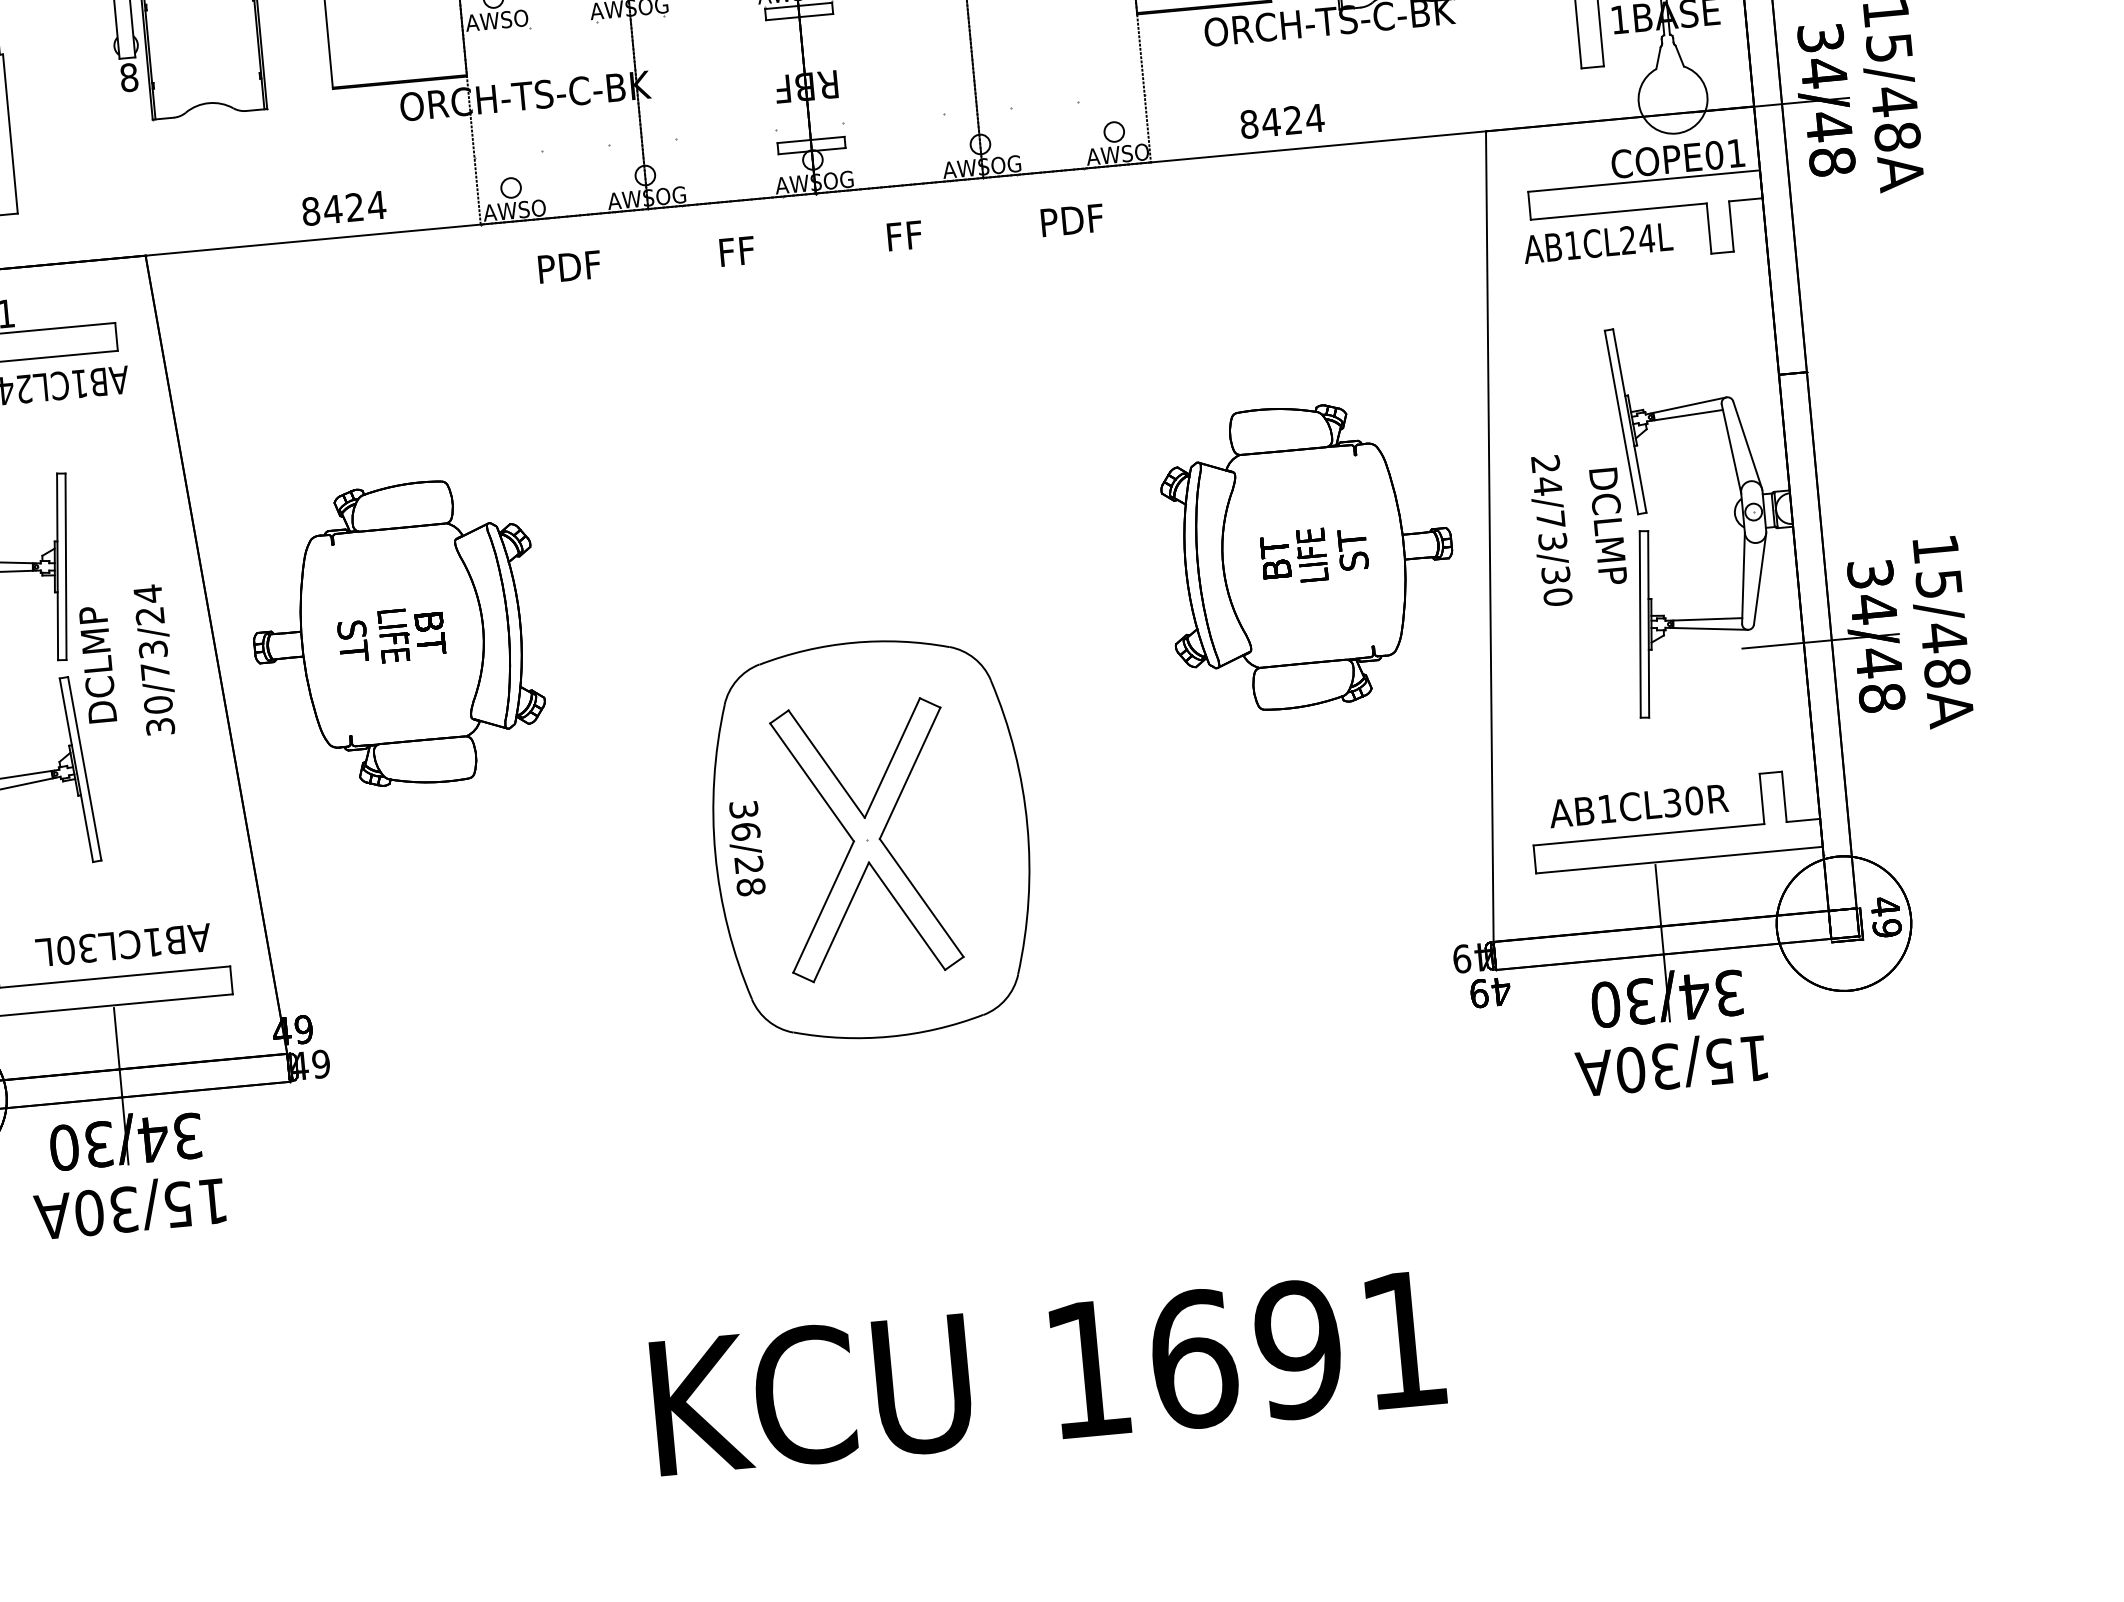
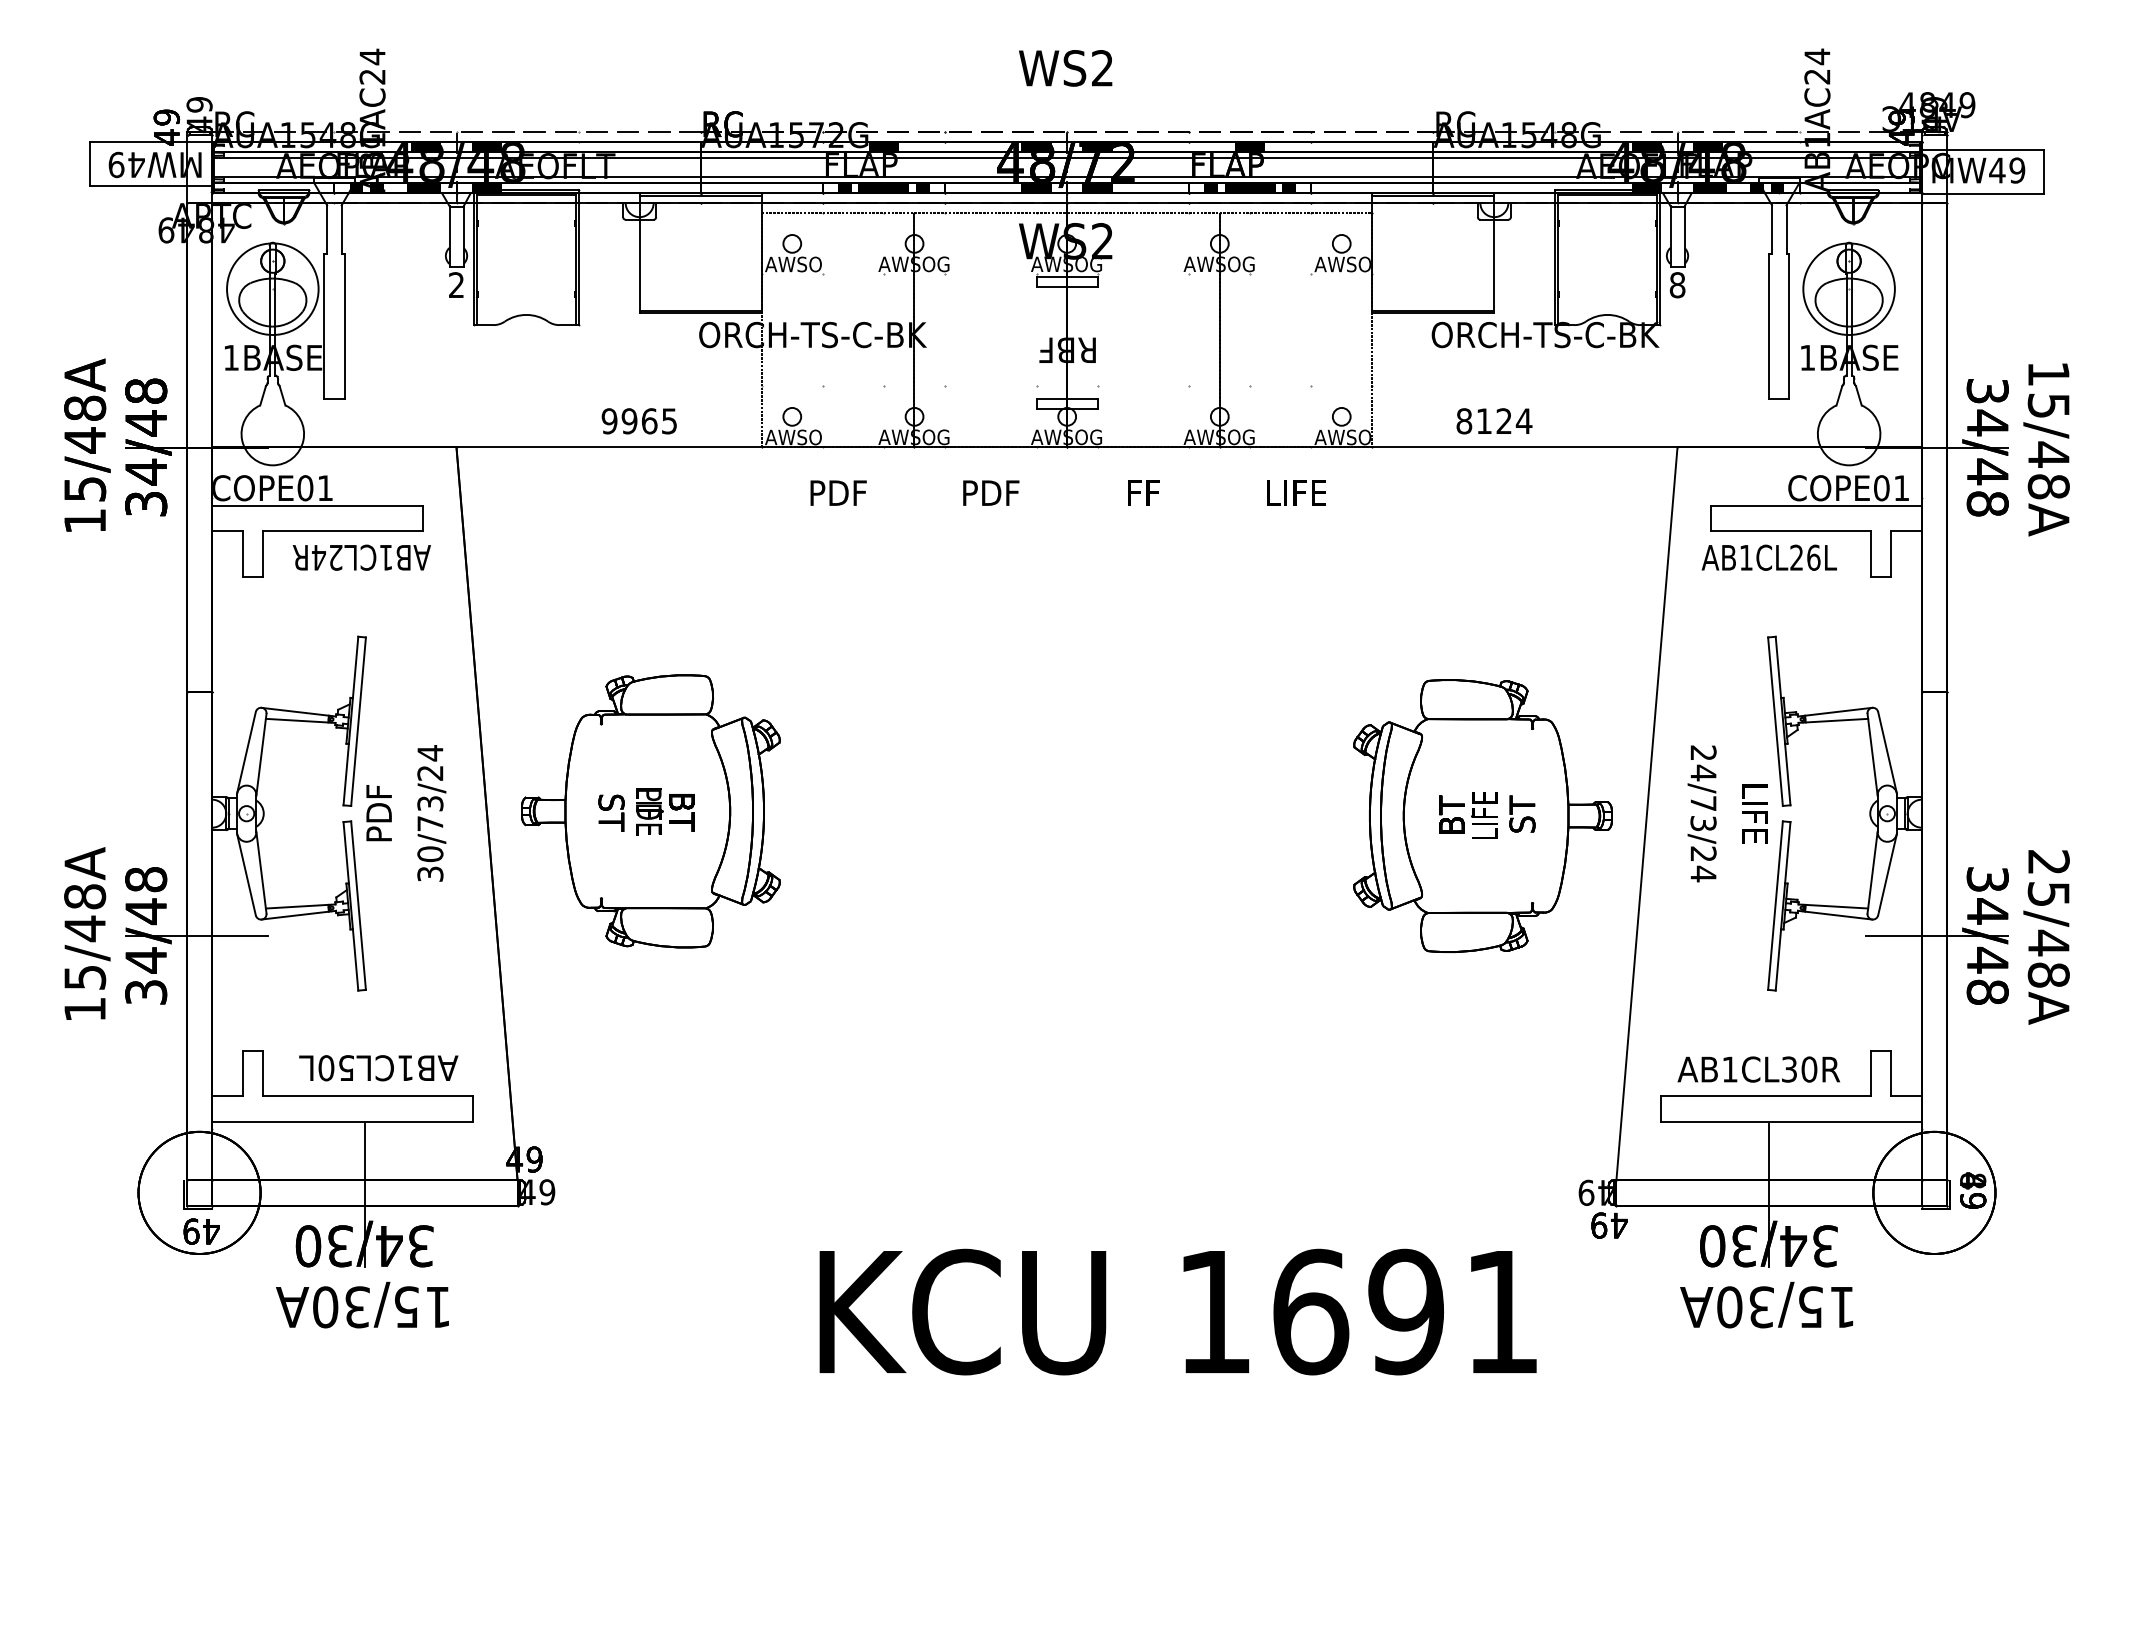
text: (129, 77) -> (456, 285), 8 -> 2
text: (1271, 121) -> (1484, 420), 8424 -> 8124
text: (343, 208) -> (639, 421), 8424 -> 9965
text: (1072, 219) -> (1296, 492), PDF -> LIFE
text: (1646, 238) -> (1813, 557), AB1CL24L -> AB1CL26L
text: (737, 250) -> (991, 492), FF -> PDF
text: (1607, 526) -> (1754, 814), DCLMP -> LIFE
text: (1935, 548) -> (2048, 861), 15/48A -> 25/48A
text: (1557, 586) -> (1703, 864), 24/73/30 -> 24/73/24
text: (393, 636) -> (648, 812), LIFE -> PDF
text: (98, 664) -> (379, 812), DCLMP -> PDF
part: (870, 839) -> (1062, 1035), removed
text: (1885, 906) -> (1973, 1180), 49 -> 89
text: (88, 948) -> (346, 1068), AB1CL30L -> AB1CL50L
text: (1047, 1372) -> (1177, 1311), moved

